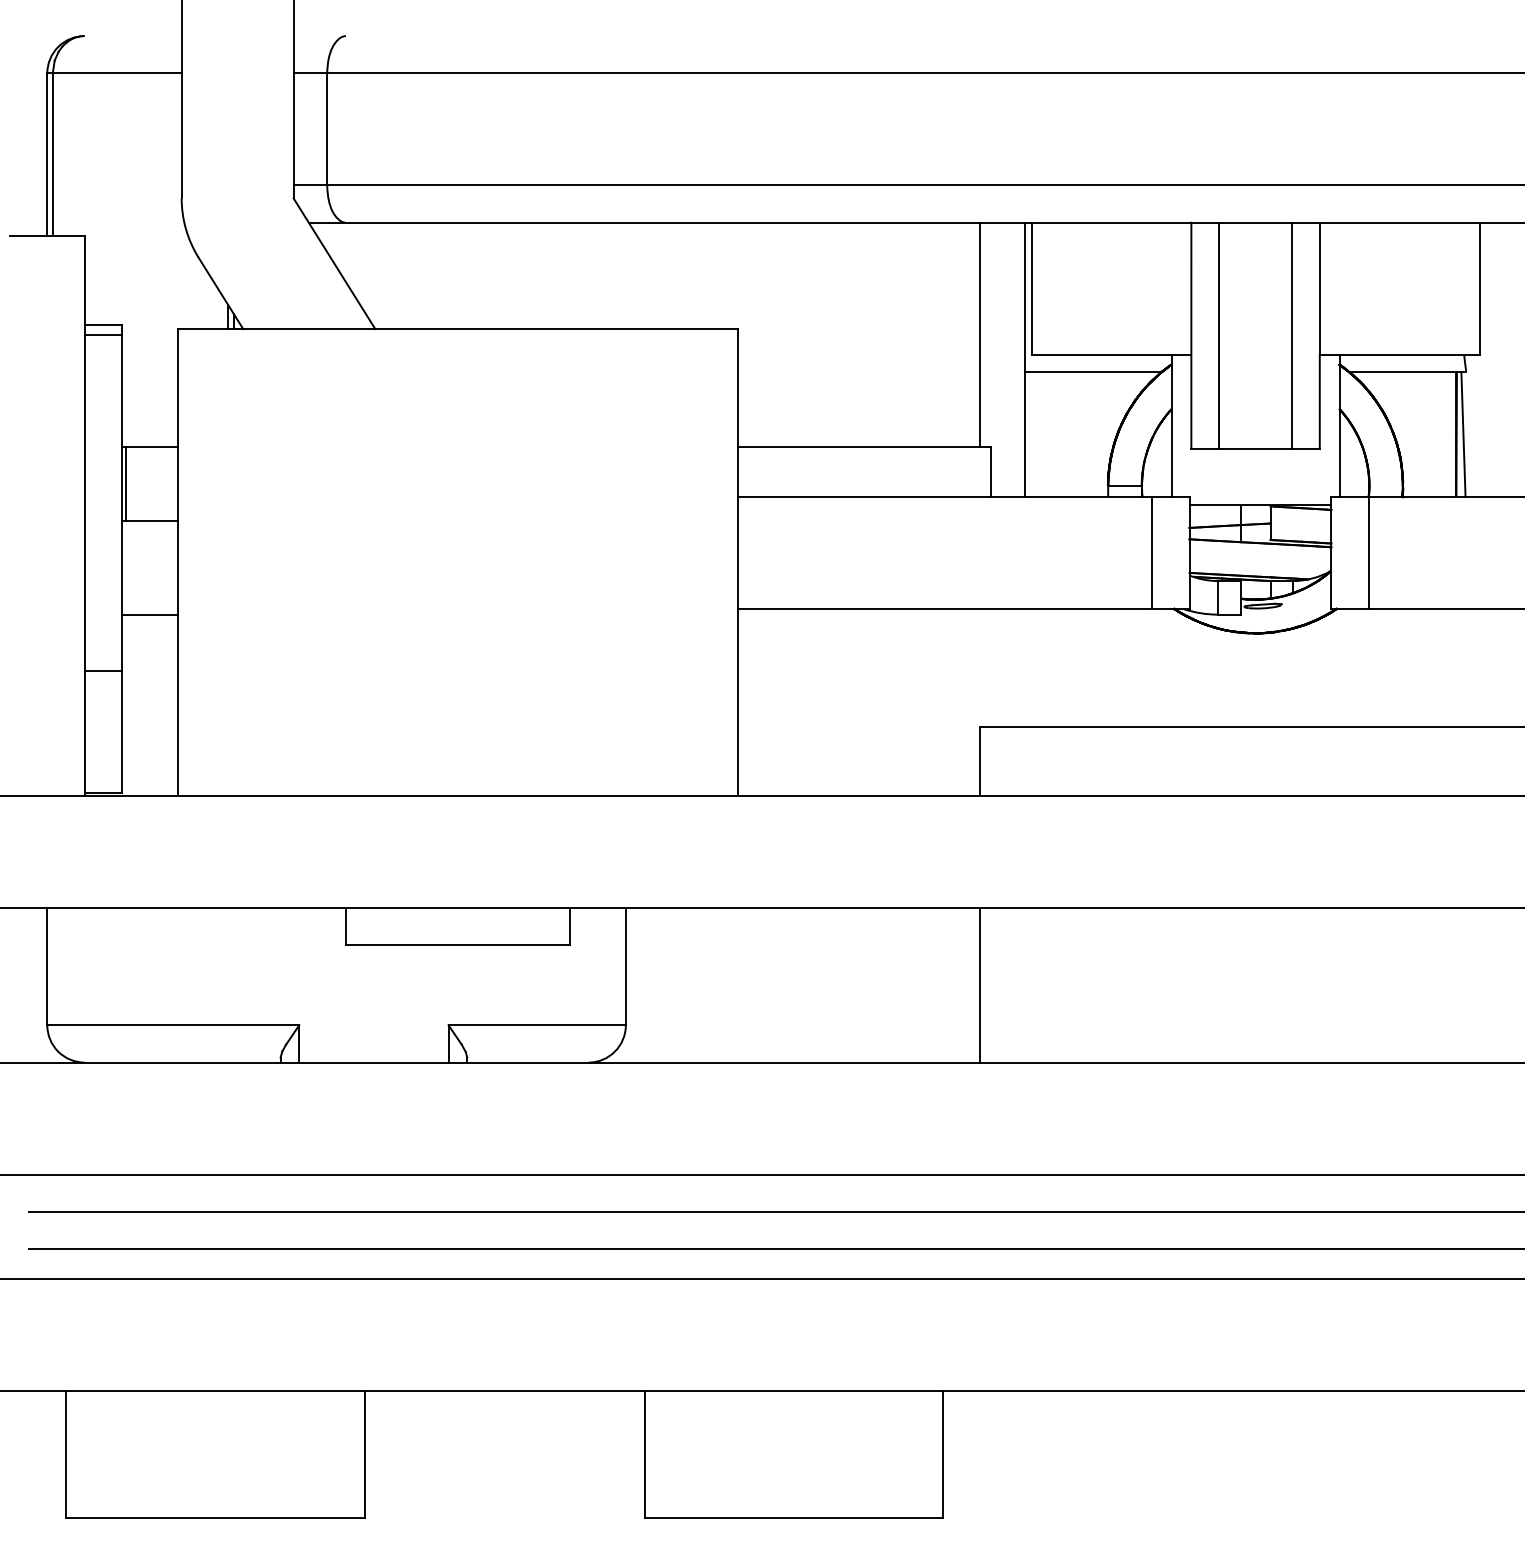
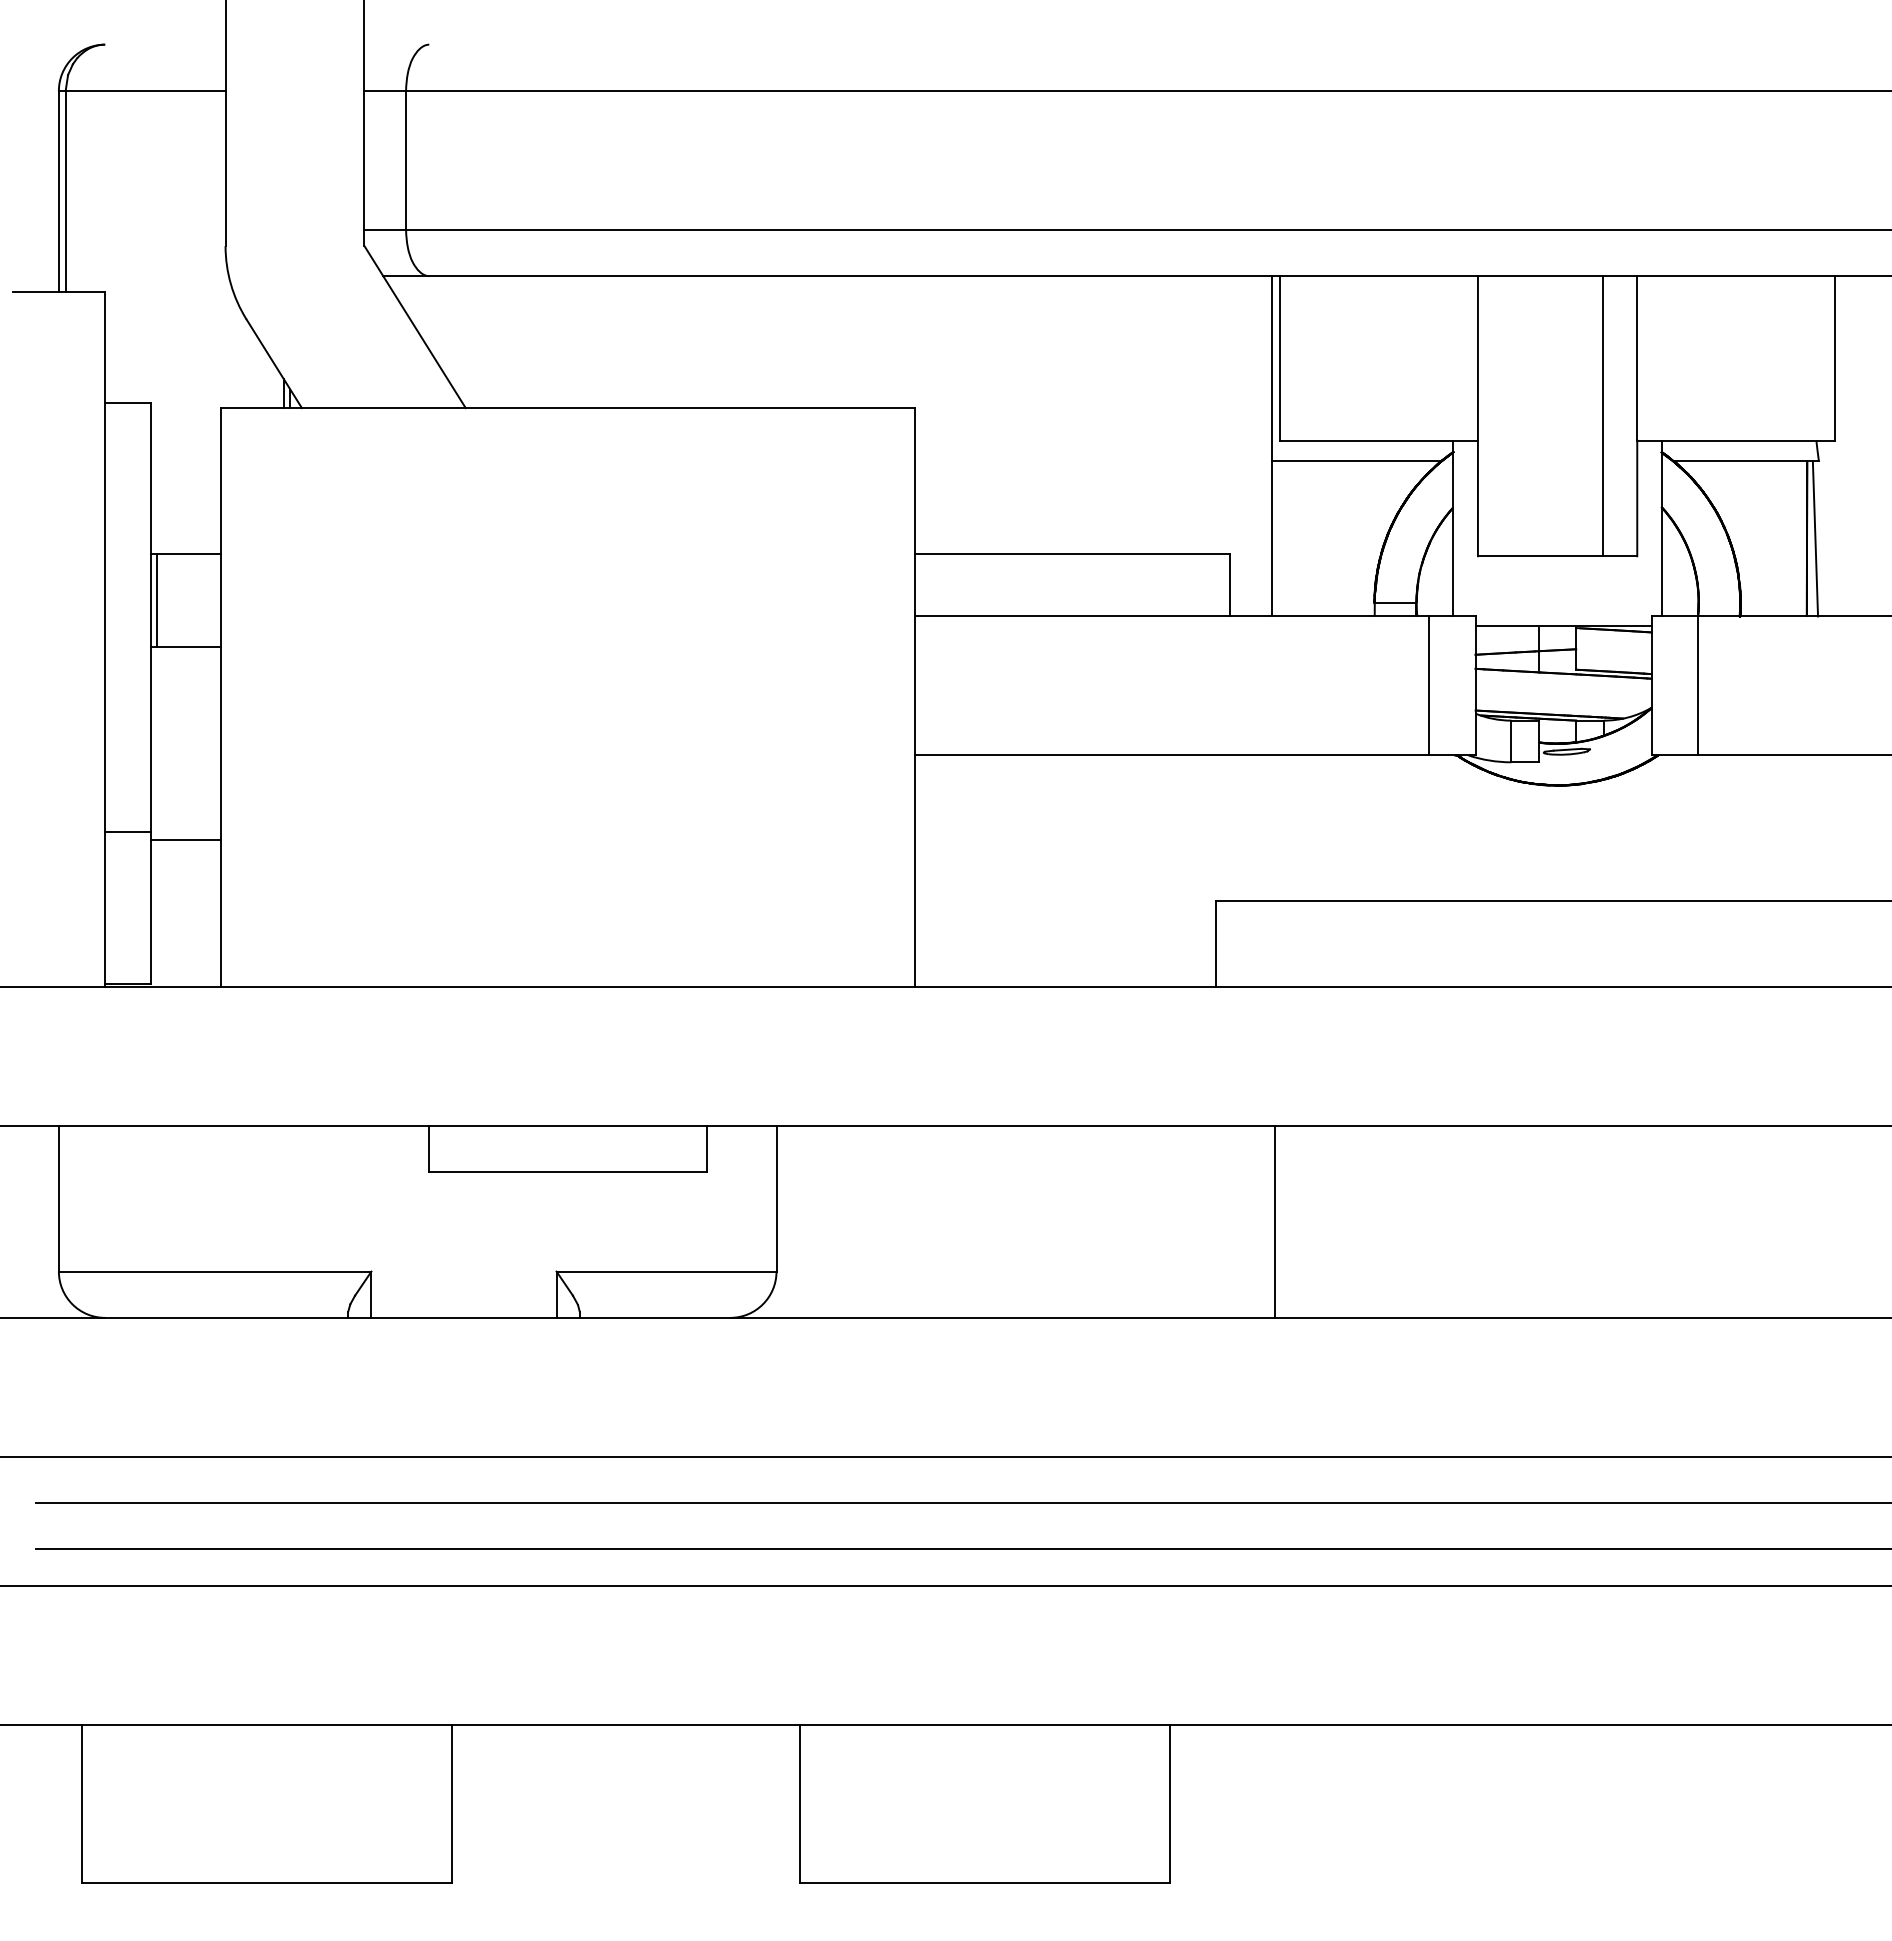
line: (980, 334) -> (1216, 414), removed
line: (103, 335) -> (128, 415), removed
line: (1219, 335) -> (1512, 416), removed
line: (149, 614) -> (185, 840), moved
line: (980, 984) -> (1275, 1221), moved

